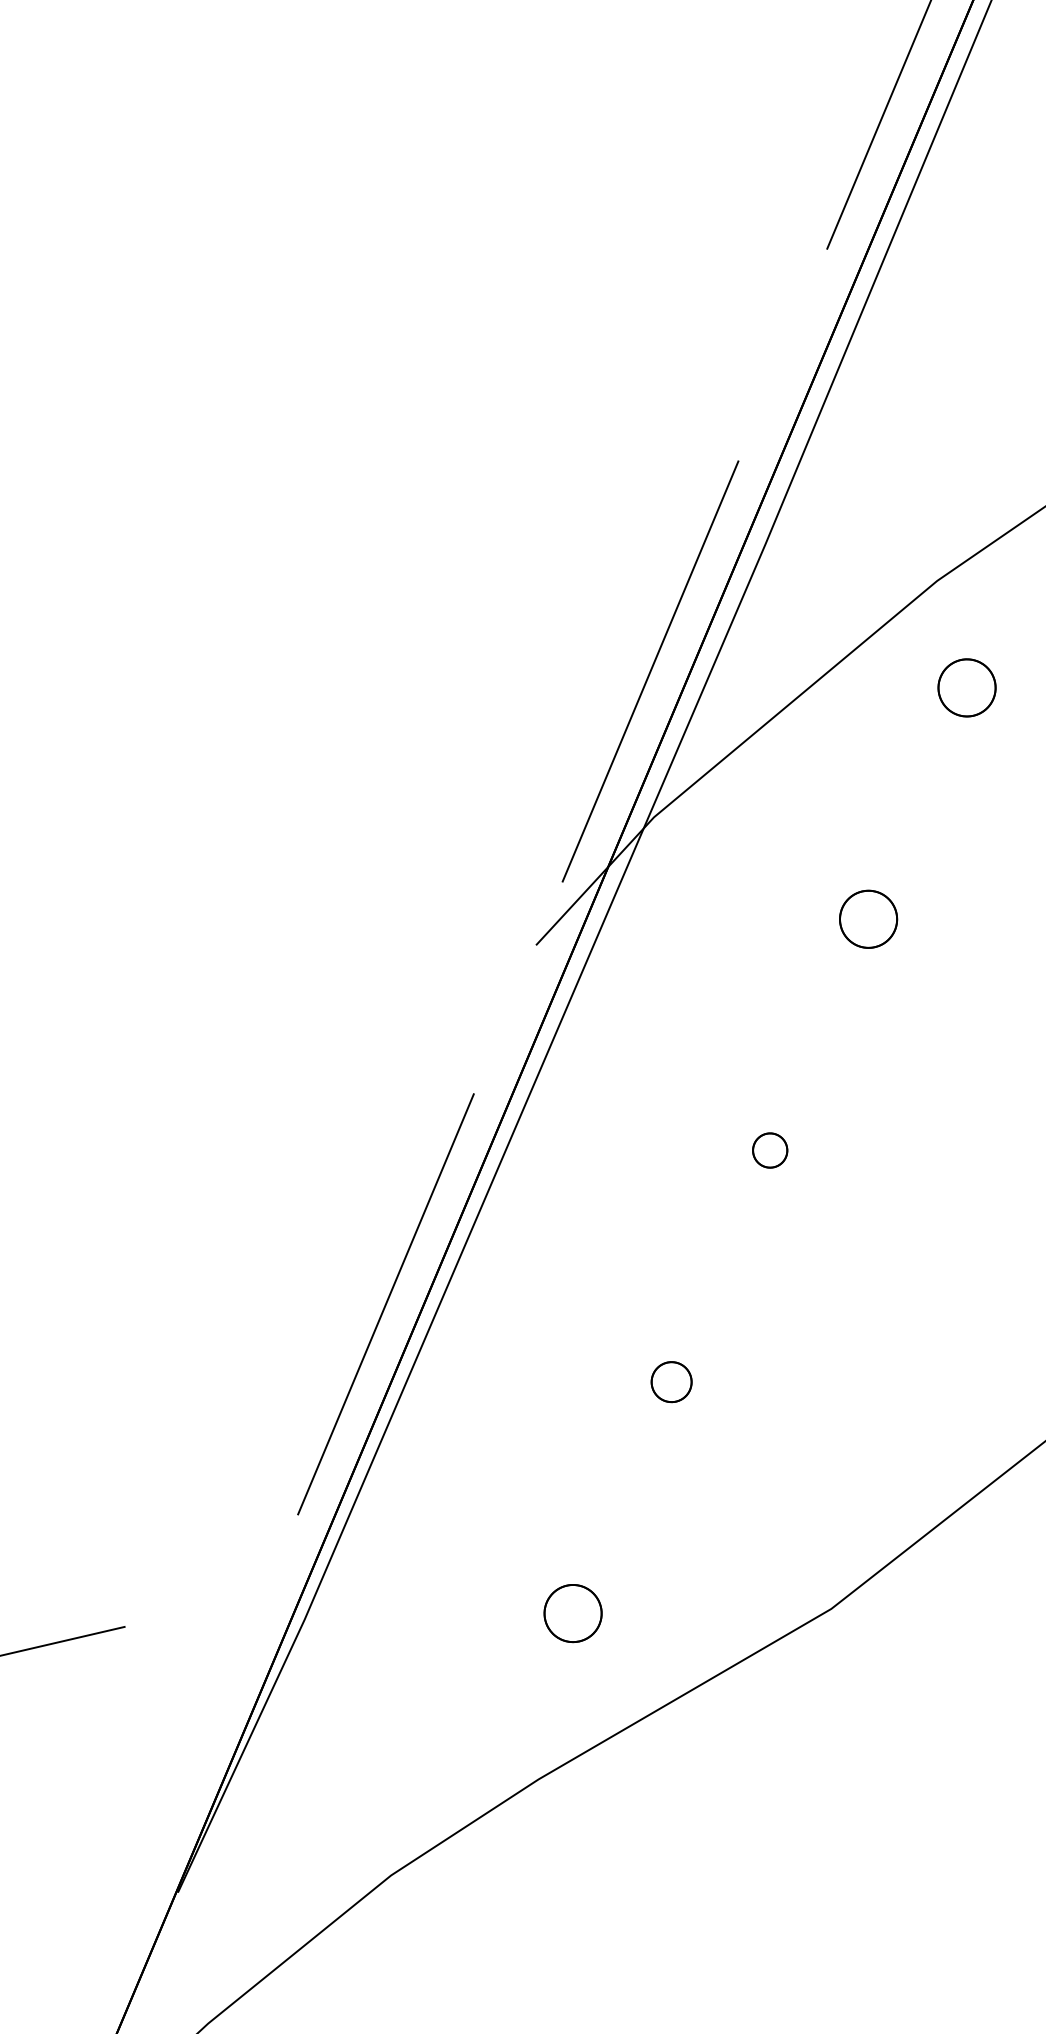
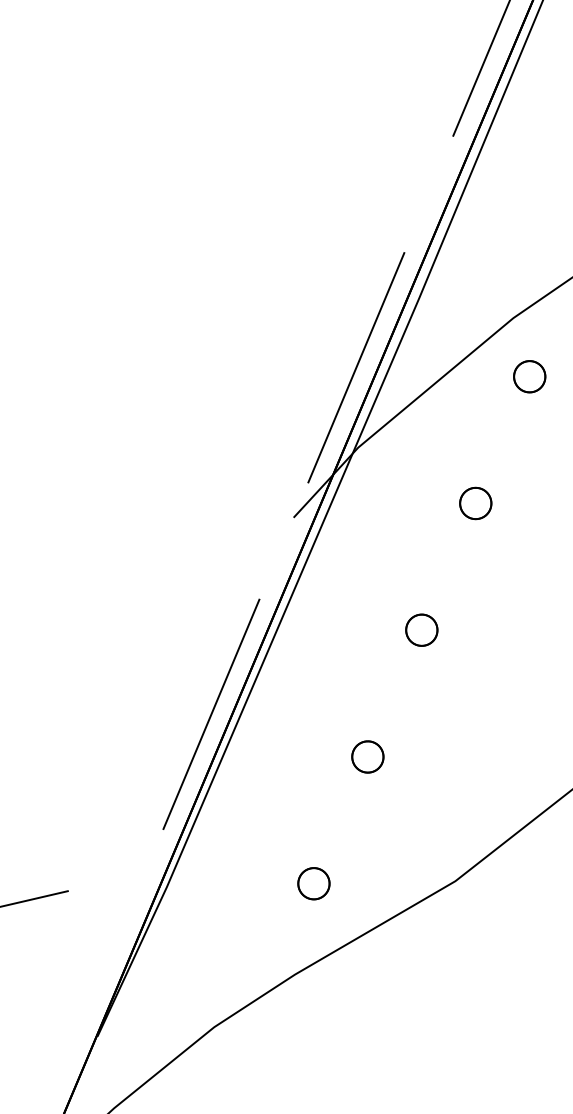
part: (769, 1149) -> (421, 629), size x1.67
part: (670, 1381) -> (367, 756), size x1.43

